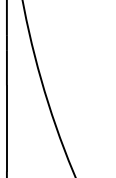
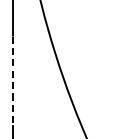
line: (6, 128) -> (12, 80), solid -> dashed

